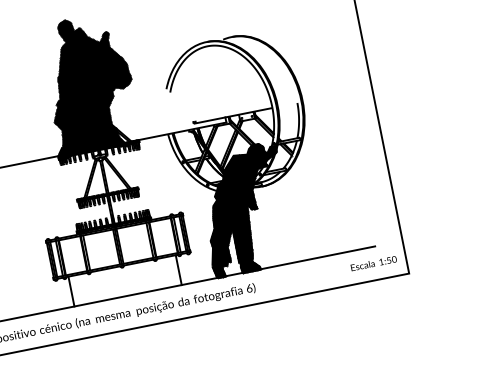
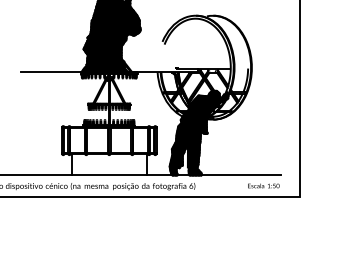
text: (373, 262) -> (263, 185), moved

